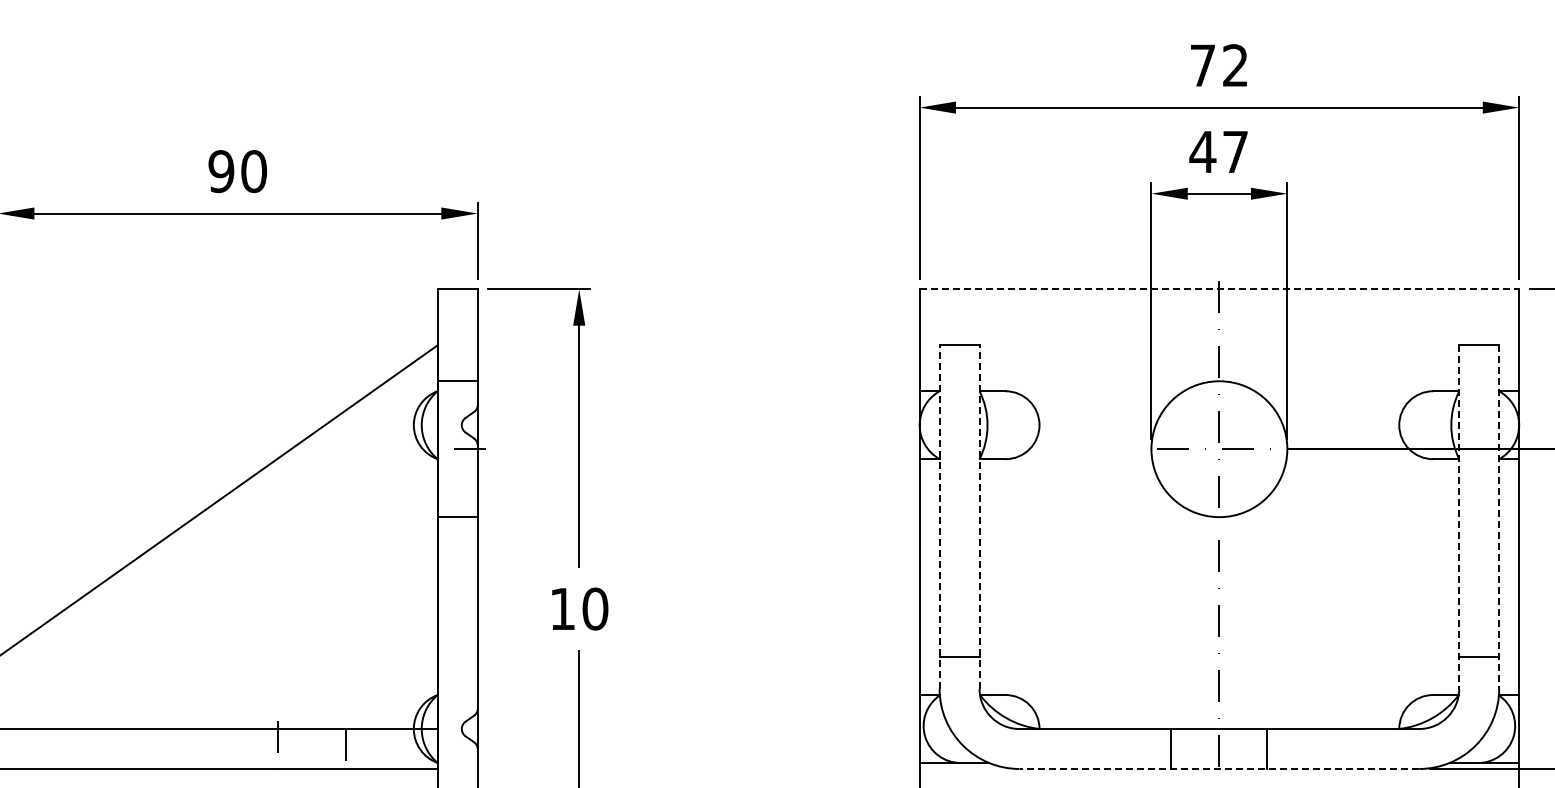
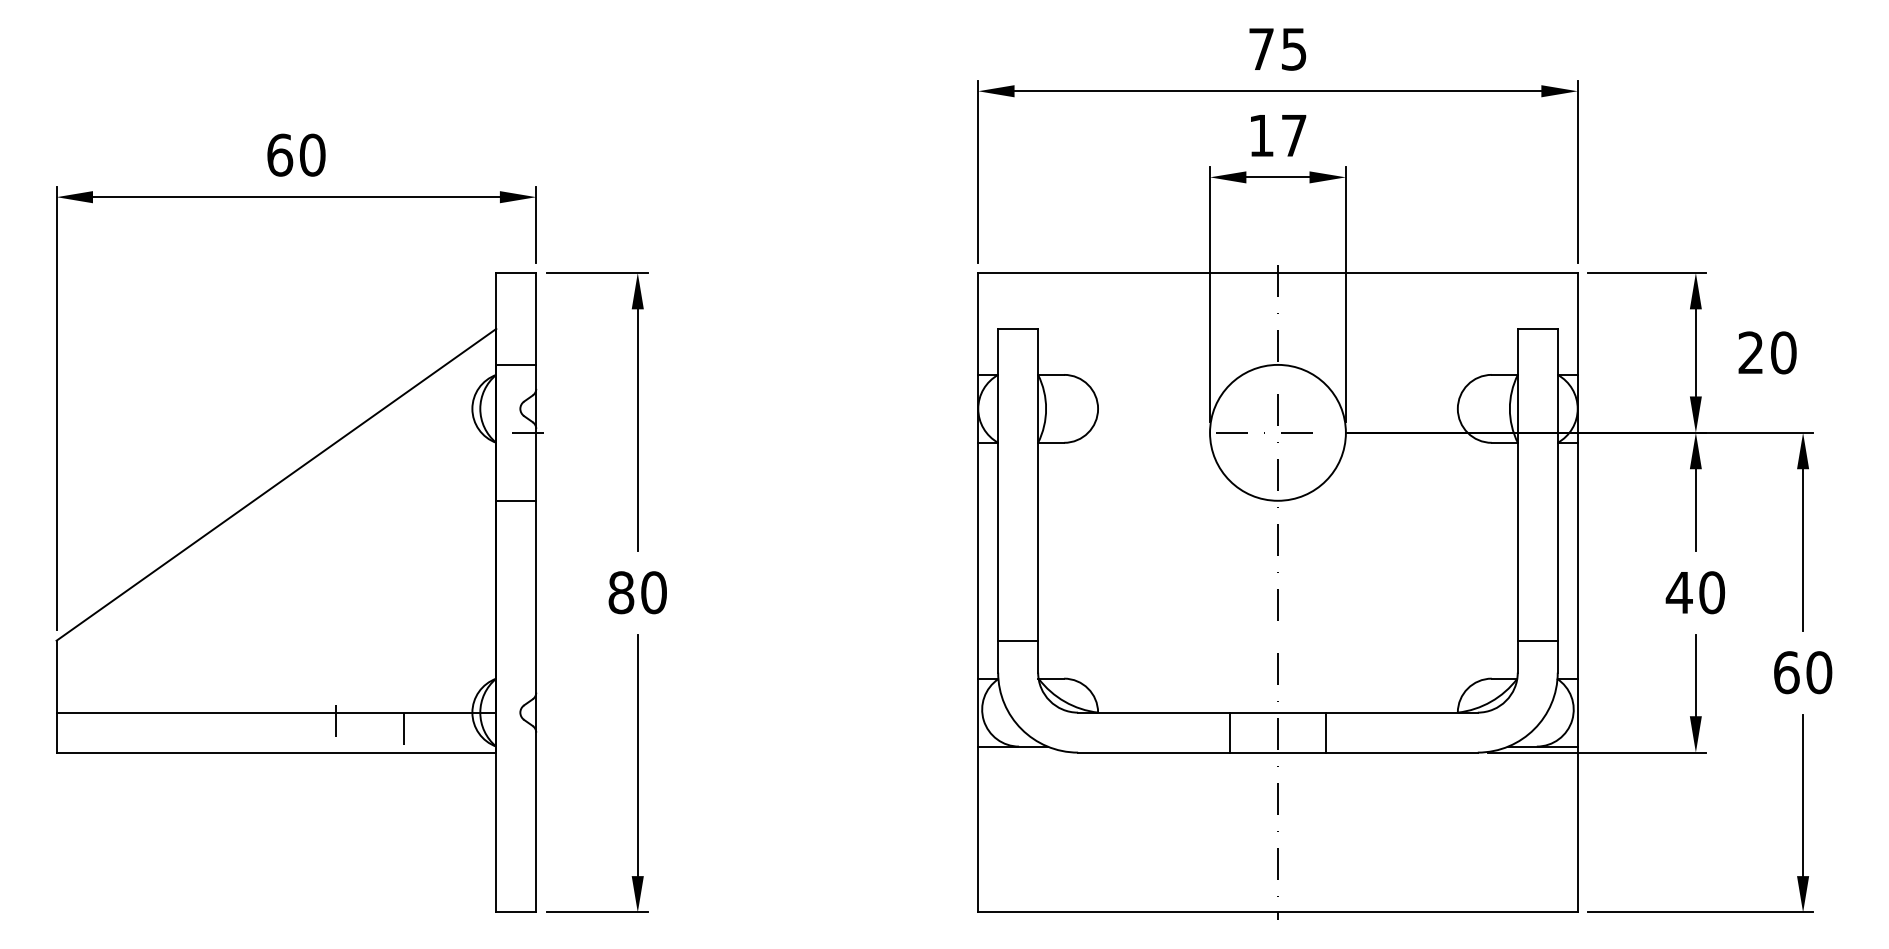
text: (1234, 64) -> (1293, 48), 72 -> 75
text: (1202, 151) -> (1261, 135), 47 -> 17
text: (221, 170) -> (280, 154), 90 -> 60
line: (1218, 288) -> (1277, 272), dashed -> solid
line: (939, 516) -> (998, 500), dashed -> solid
line: (979, 516) -> (1038, 500), dashed -> solid
line: (1458, 516) -> (1517, 500), dashed -> solid
line: (1498, 516) -> (1557, 500), dashed -> solid
text: (562, 608) -> (621, 592), 10 -> 80
line: (1218, 768) -> (1277, 752), dashed -> solid

